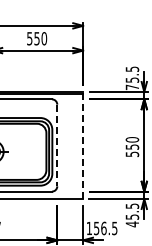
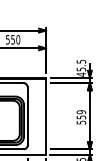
text: (131, 87) -> (80, 74), 75.5 -> 45.5
text: (132, 139) -> (81, 111), 550 -> 559
line: (57, 145) -> (27, 116), dashed -> solid
line: (83, 145) -> (46, 116), dashed -> solid

